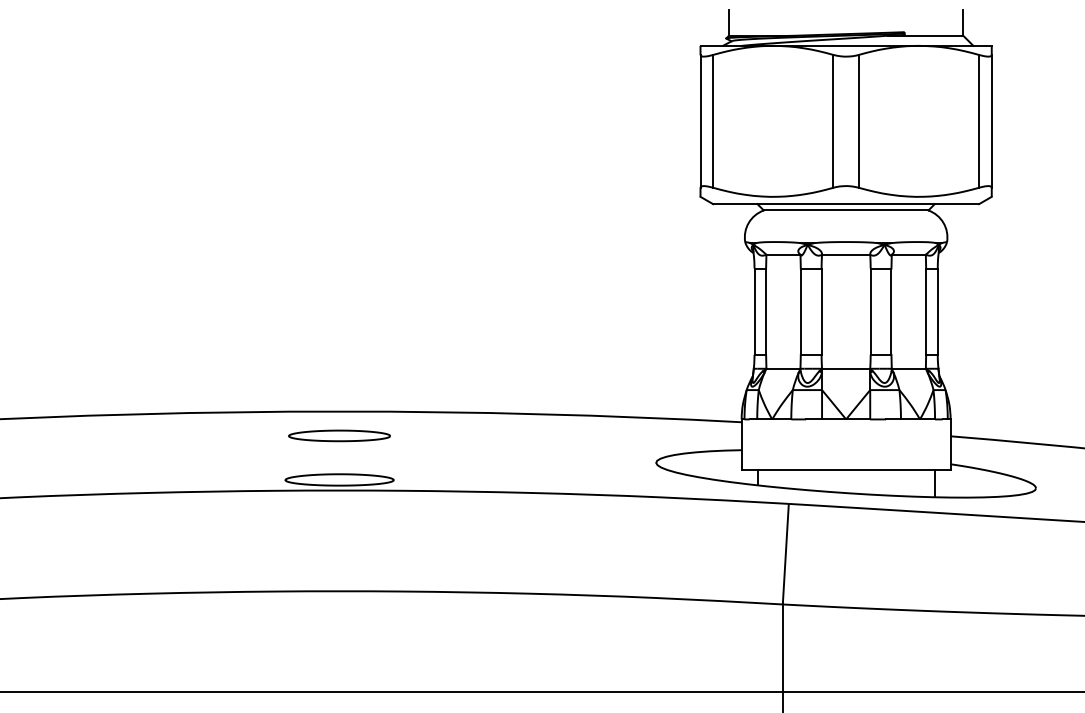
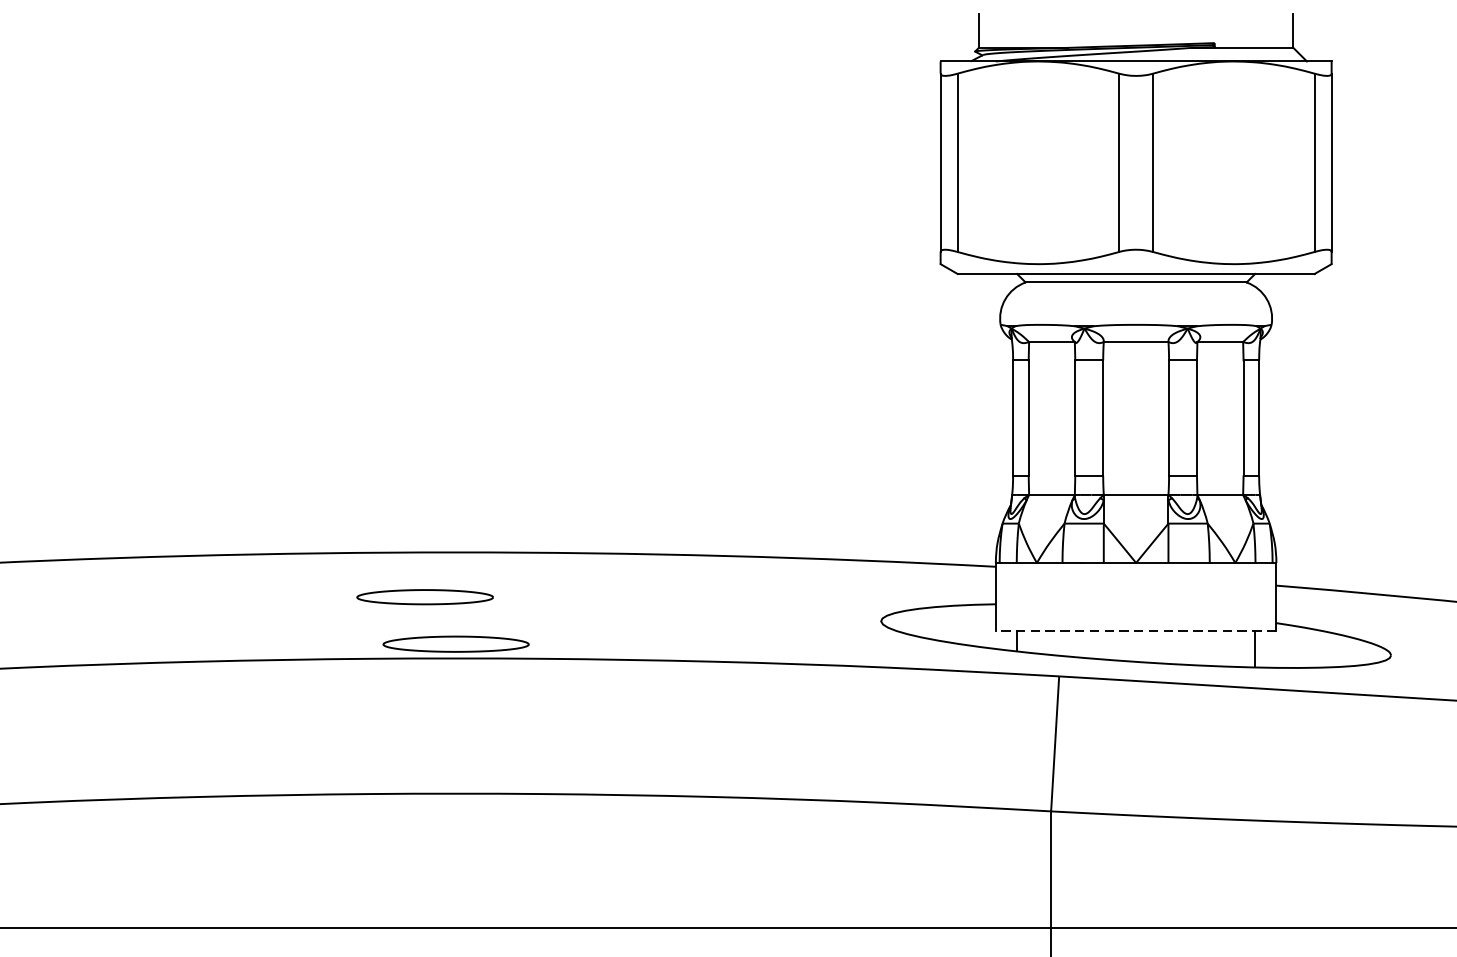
part: (339, 435) -> (425, 596), moved
line: (845, 470) -> (1135, 631), solid -> dashed

